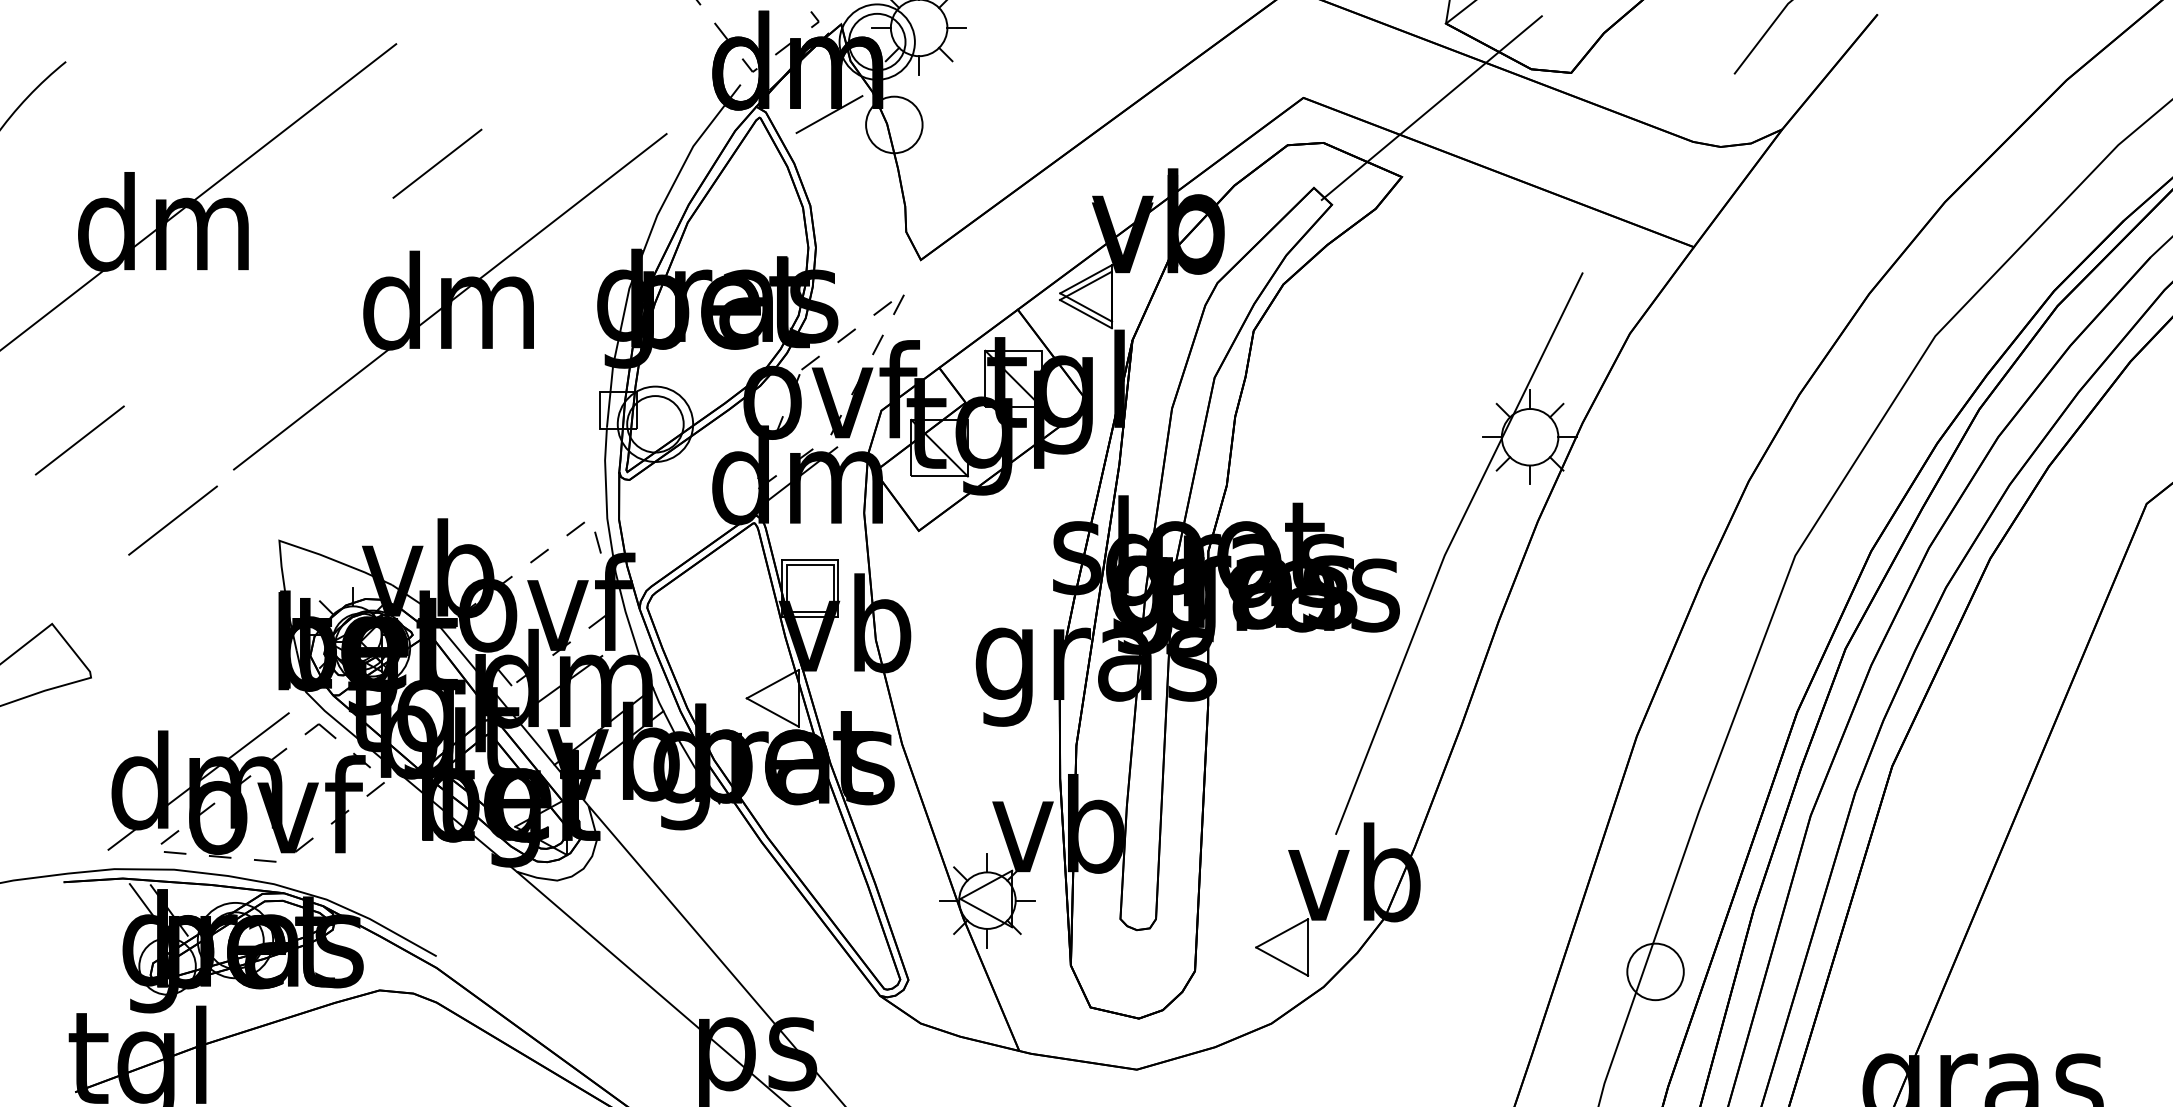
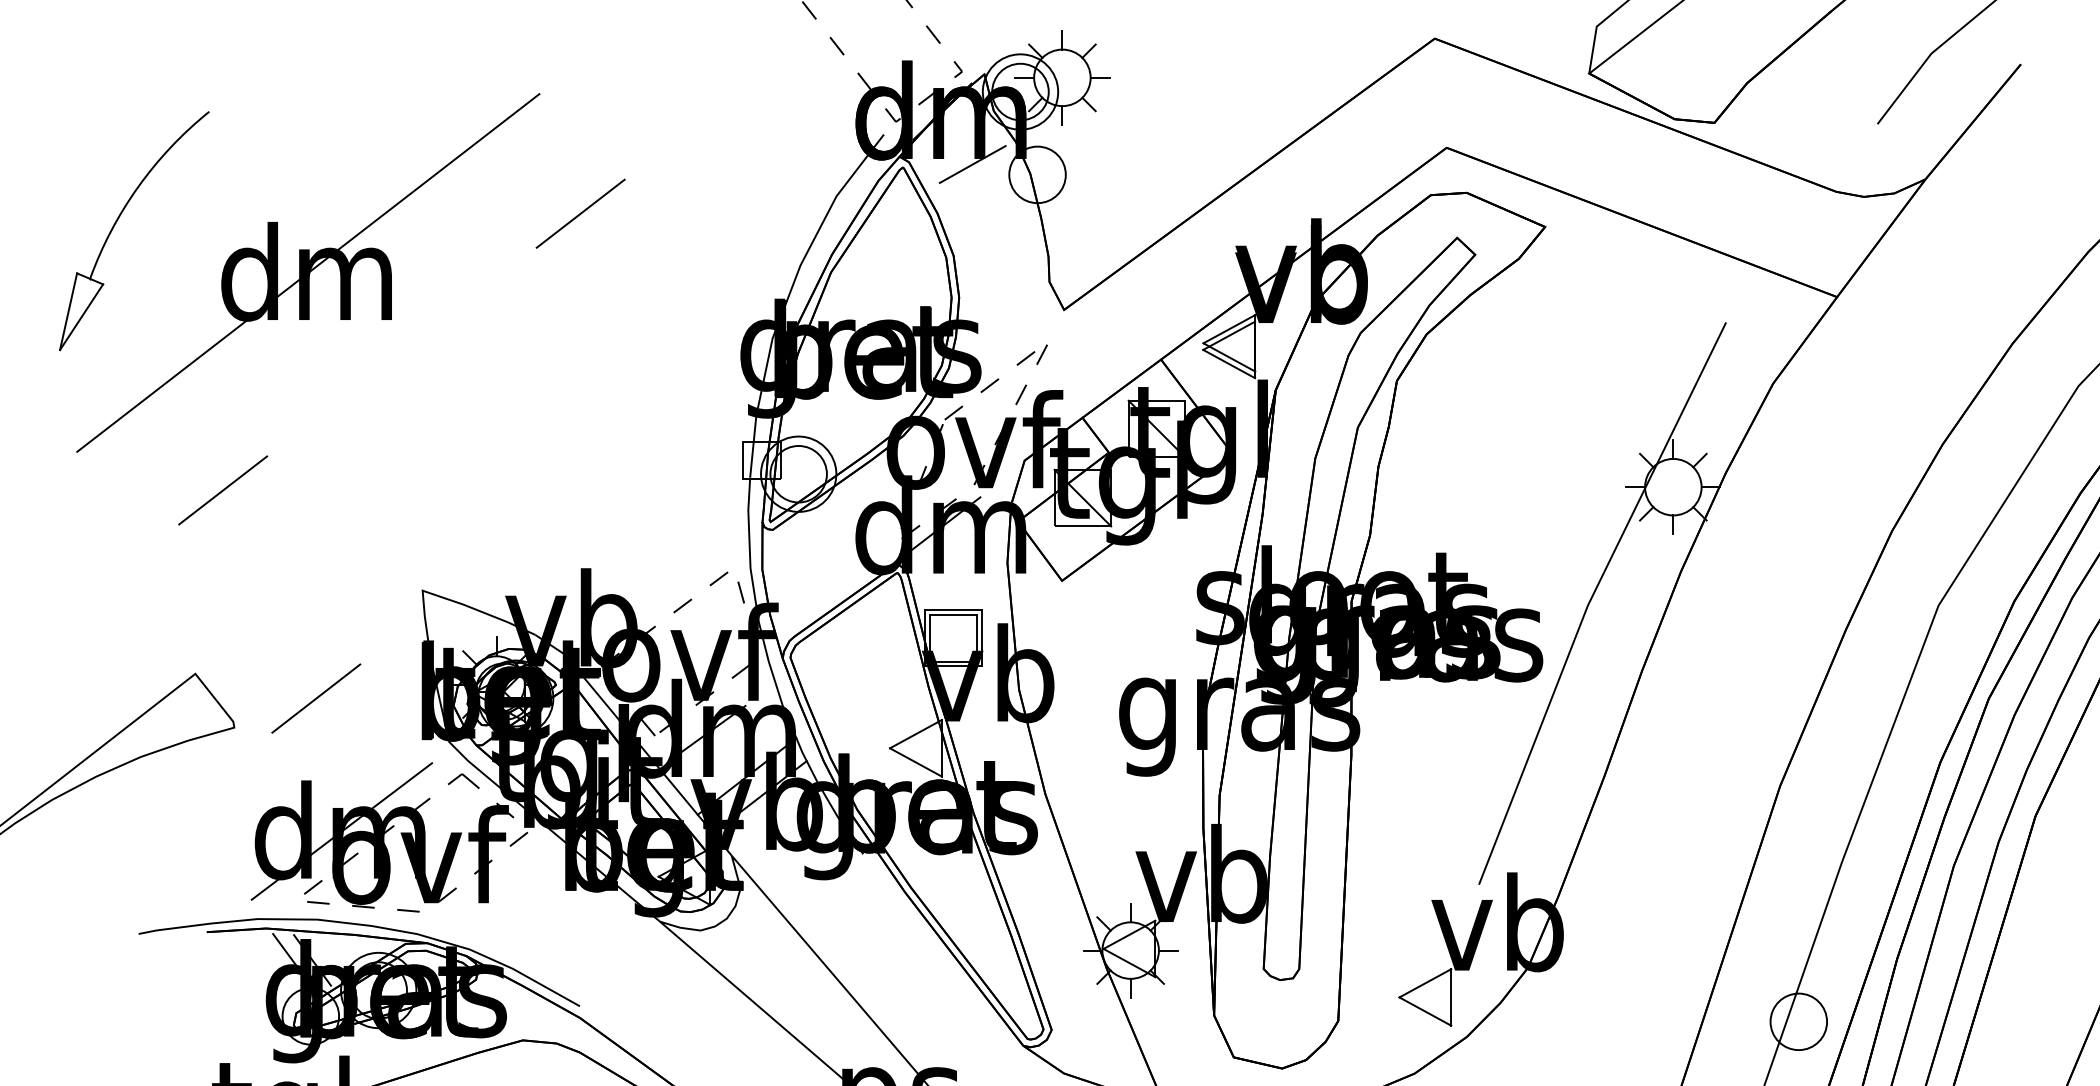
line: (1431, 107) -> (1574, 157), removed
part: (450, 301) -> (593, 351), removed
line: (172, 520) -> (315, 698), moved

